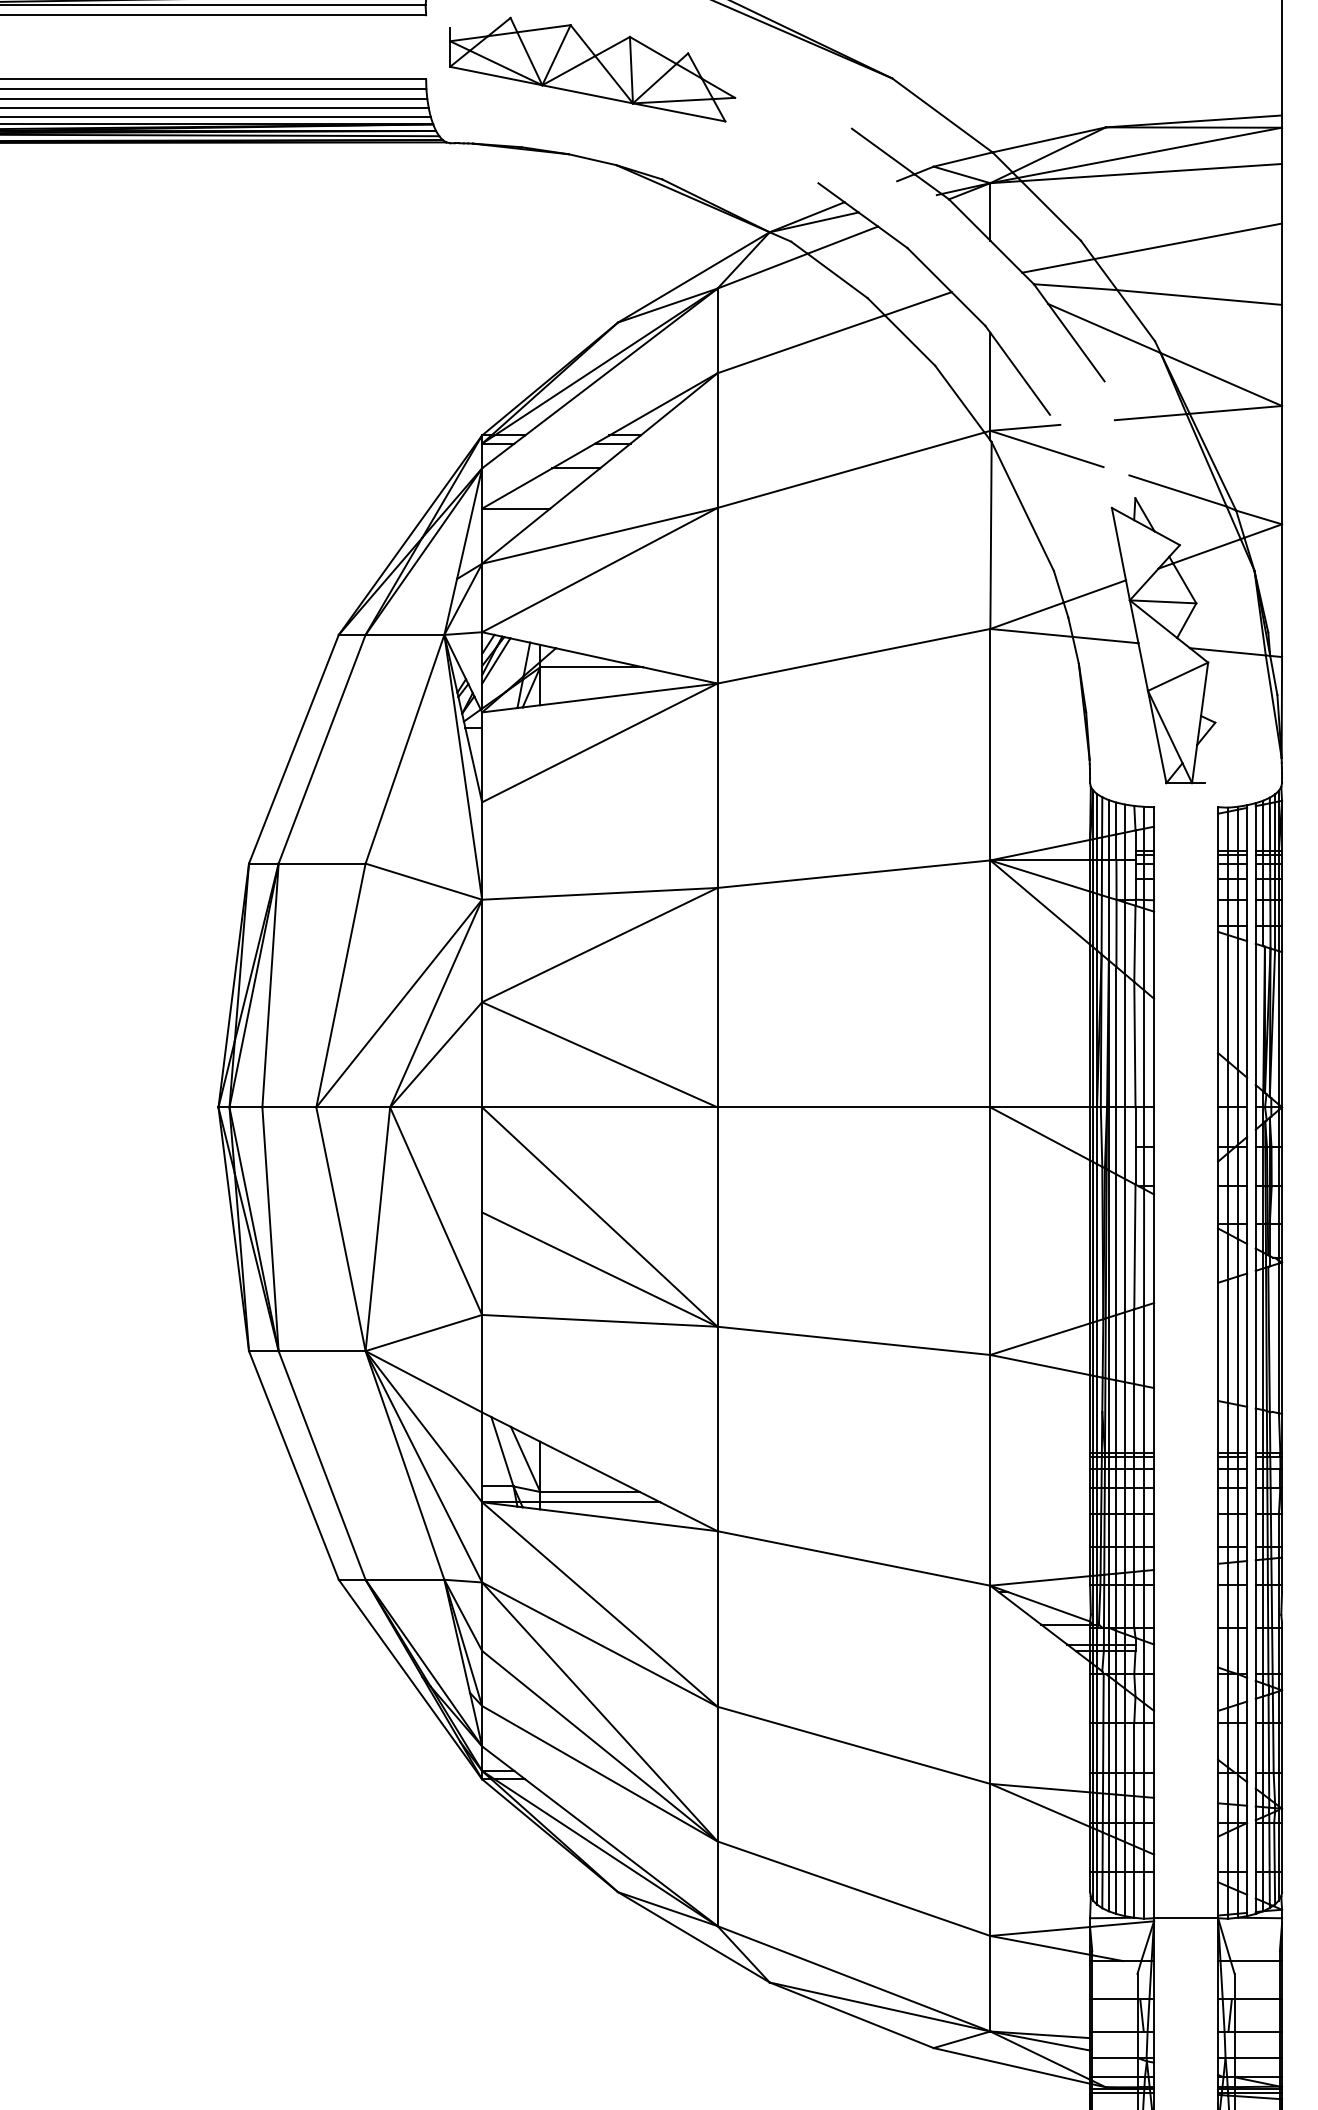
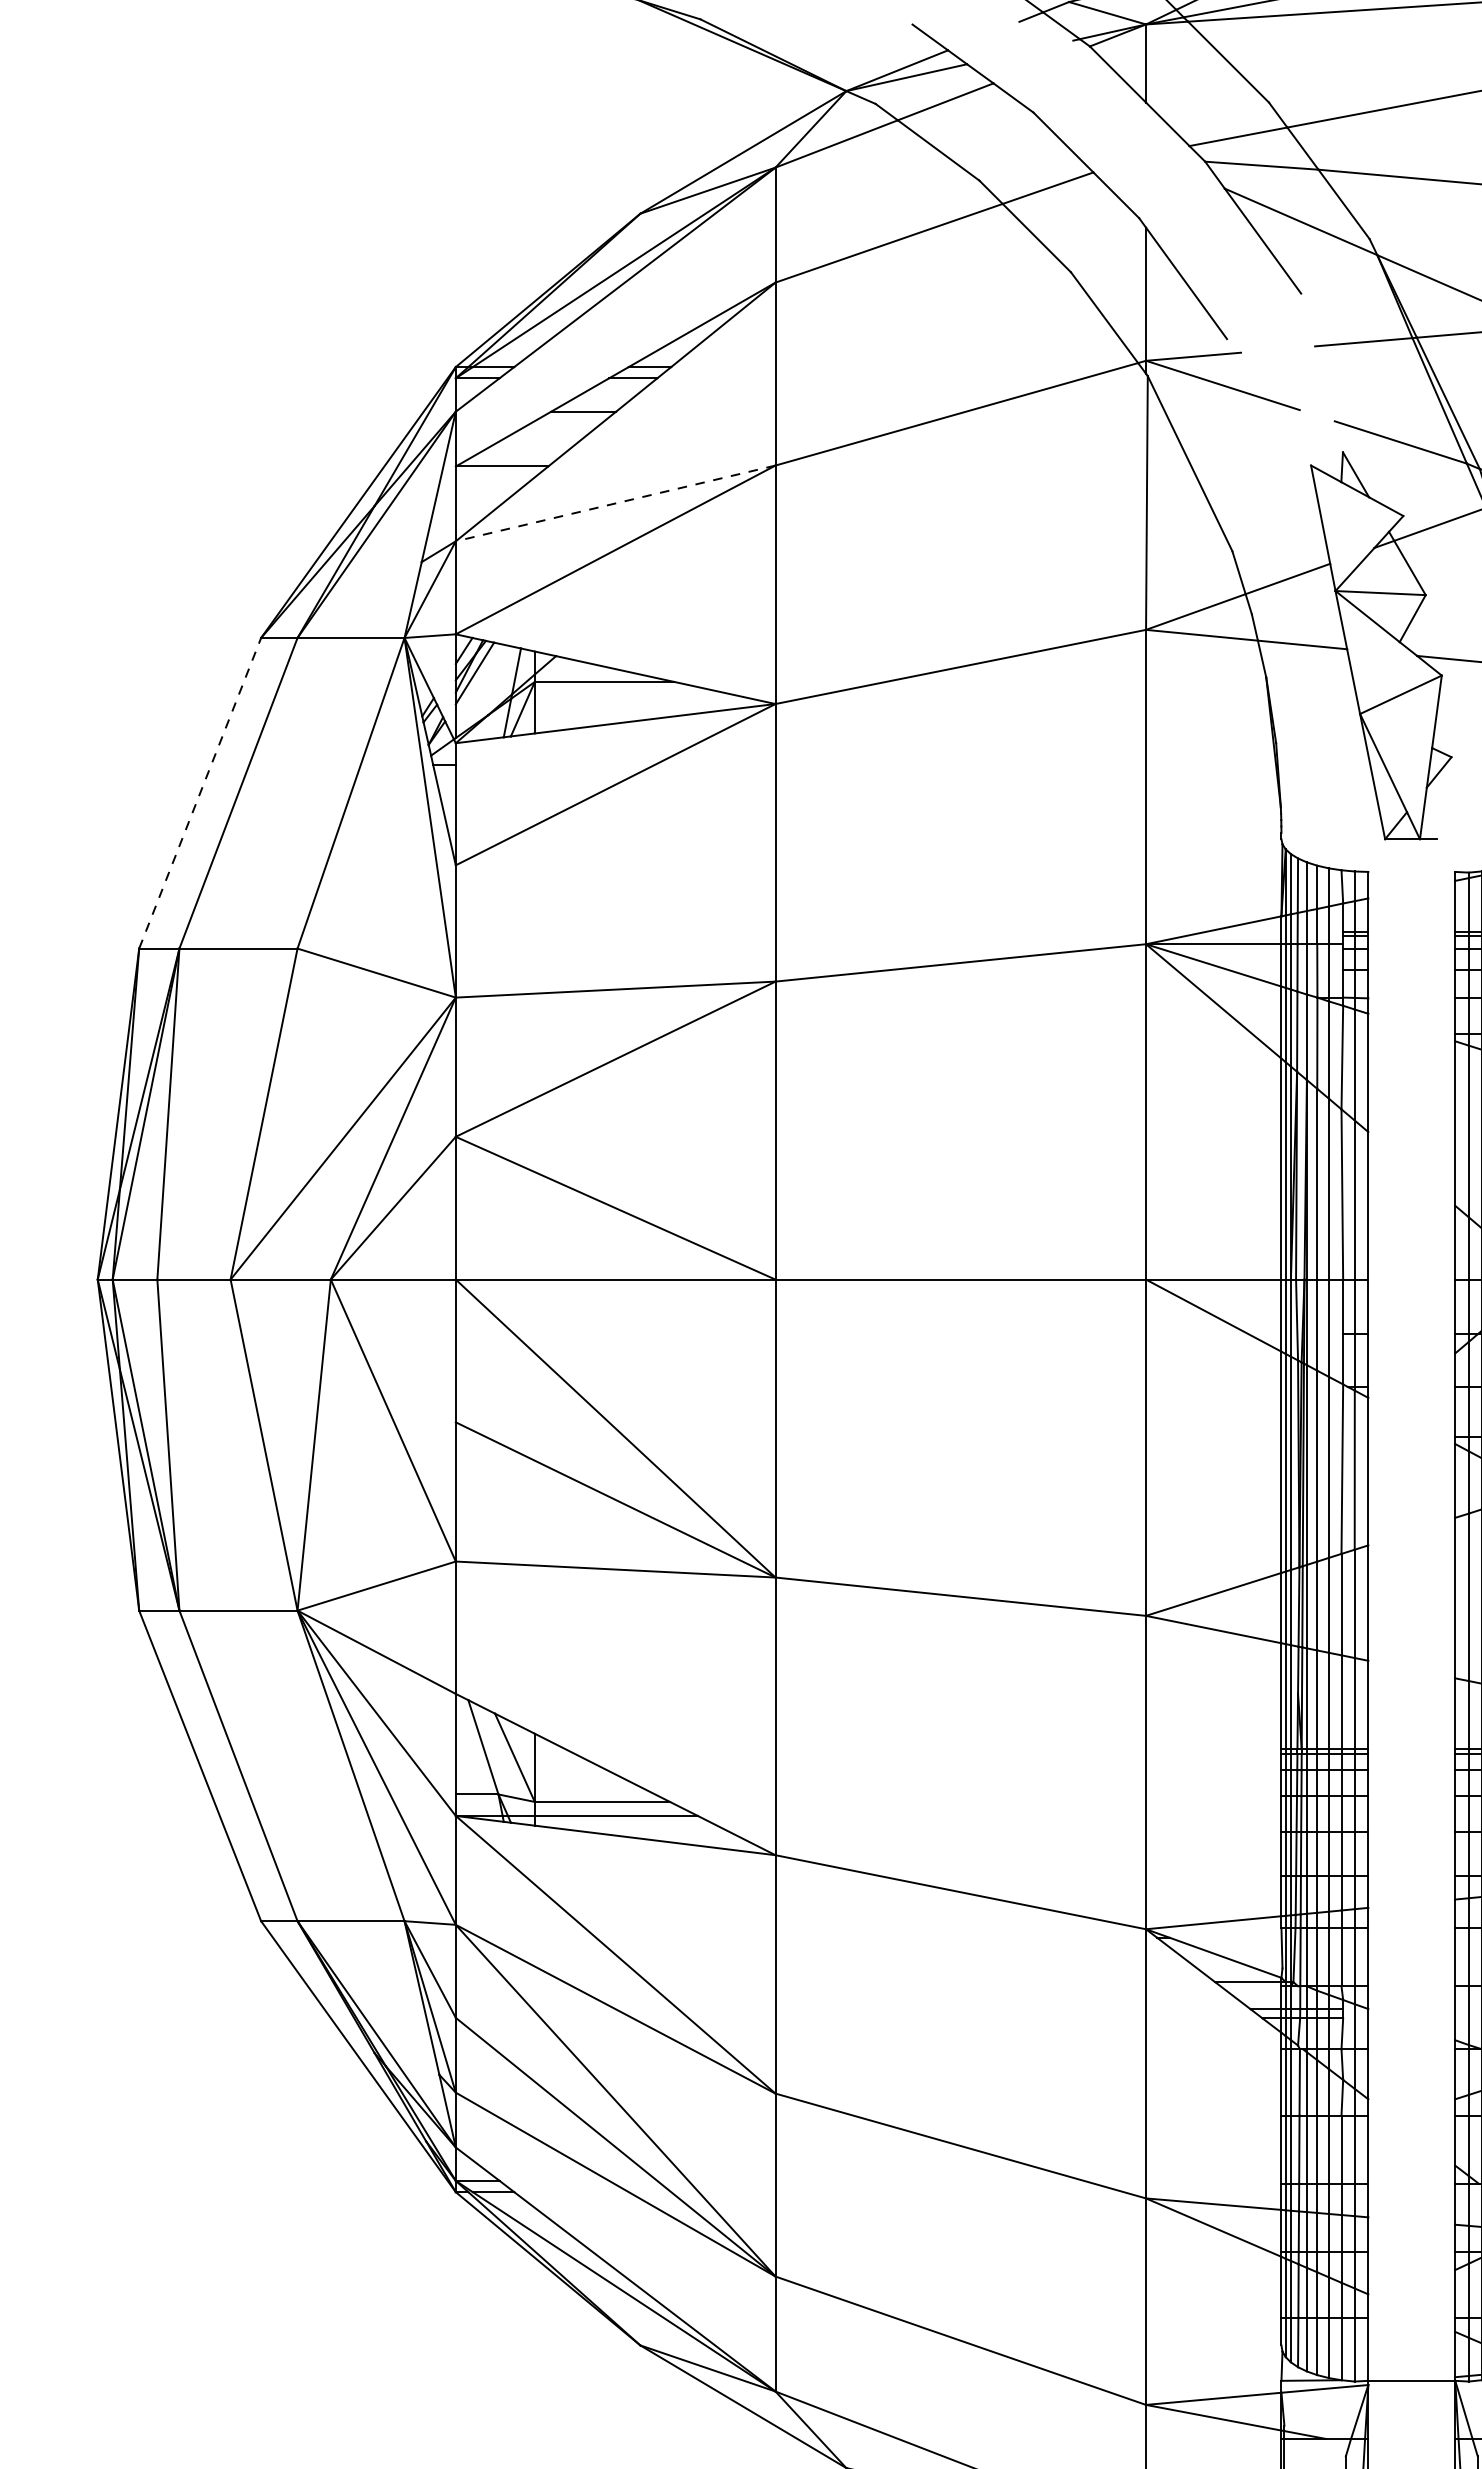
line: (599, 535) -> (615, 502), solid -> dashed
line: (293, 749) -> (199, 793), solid -> dashed

